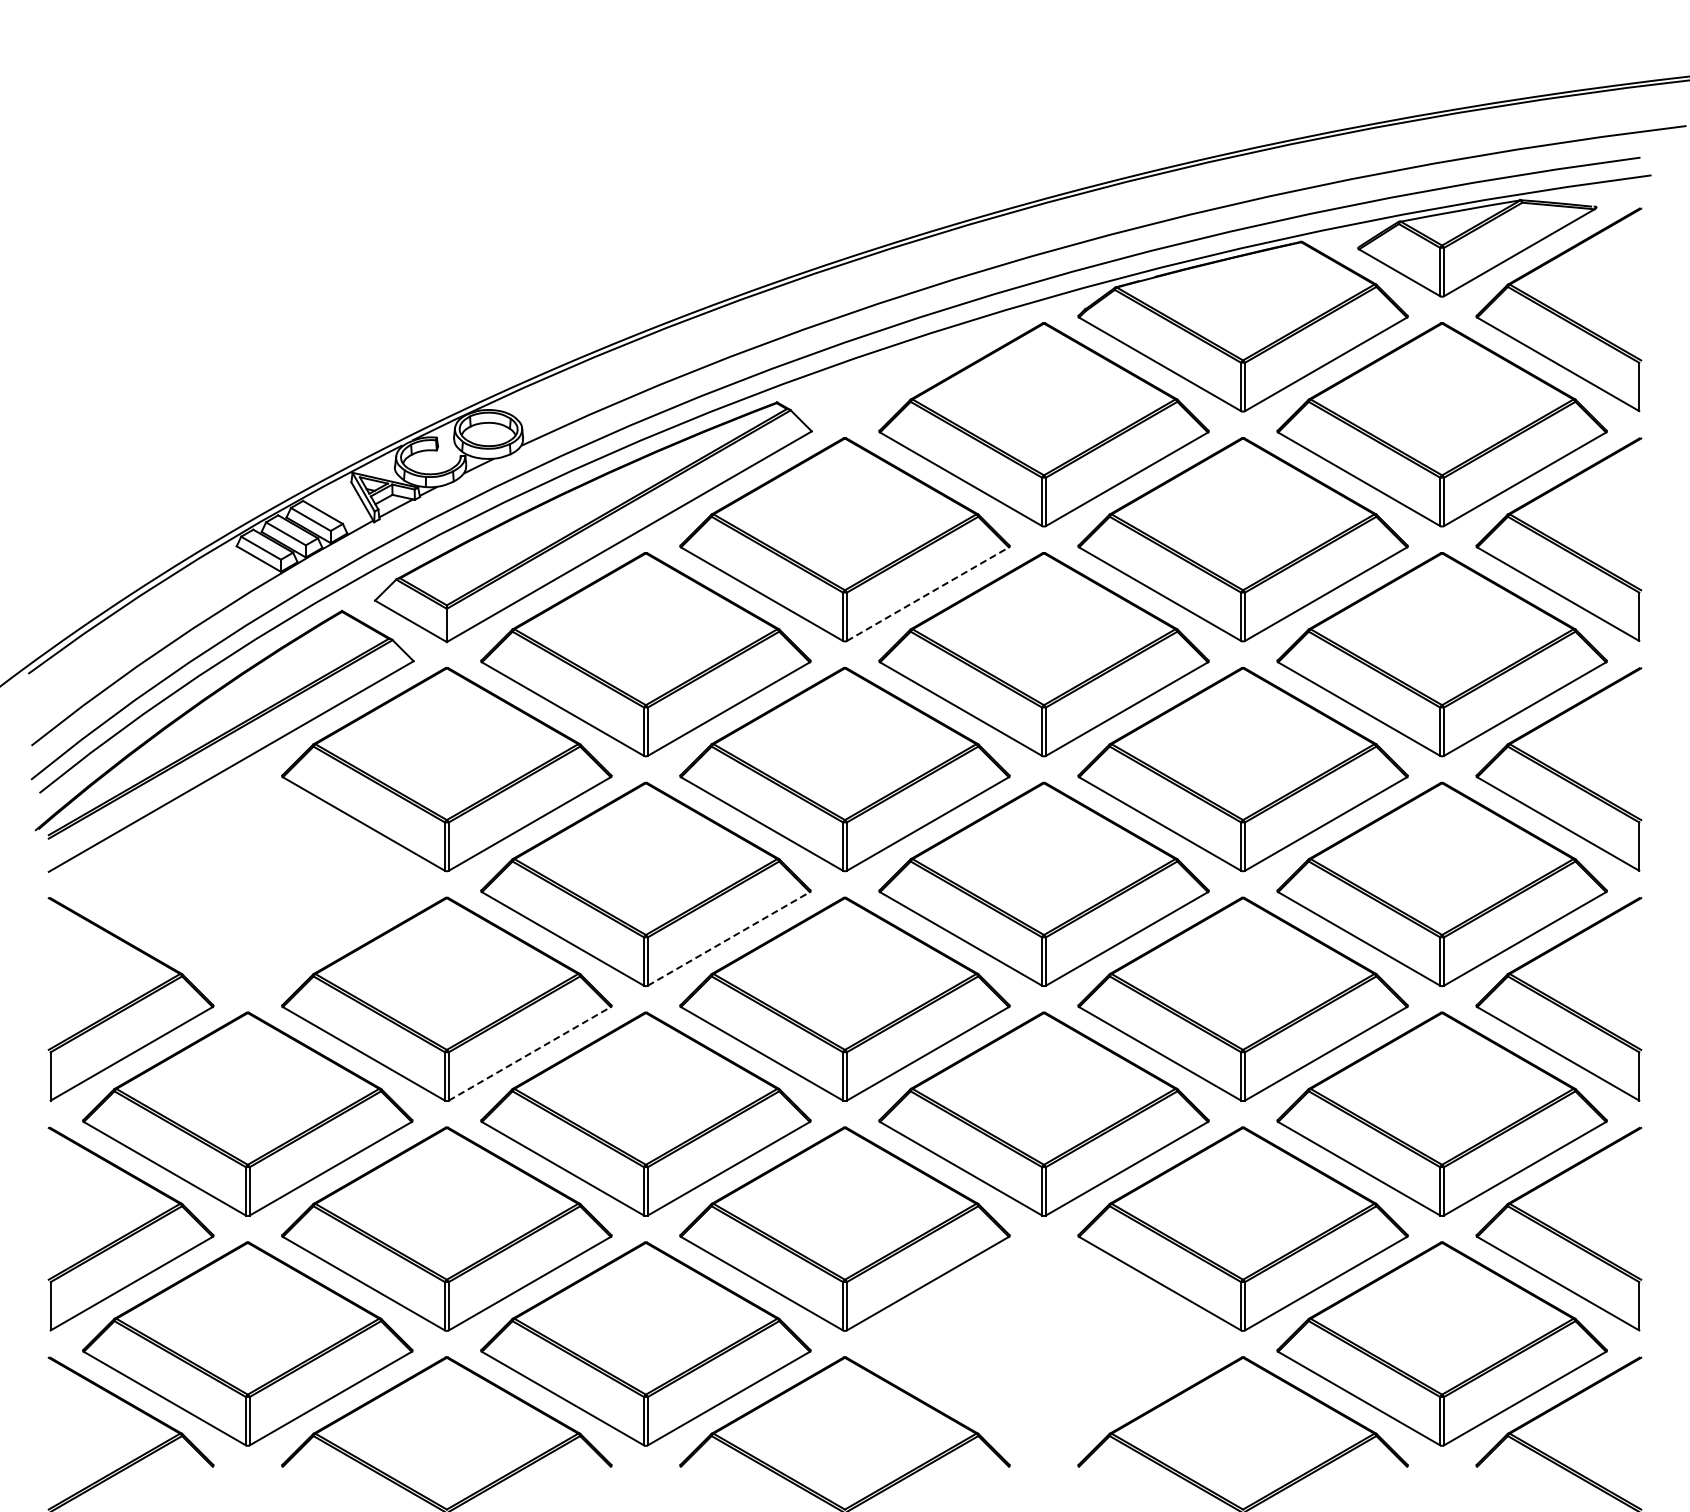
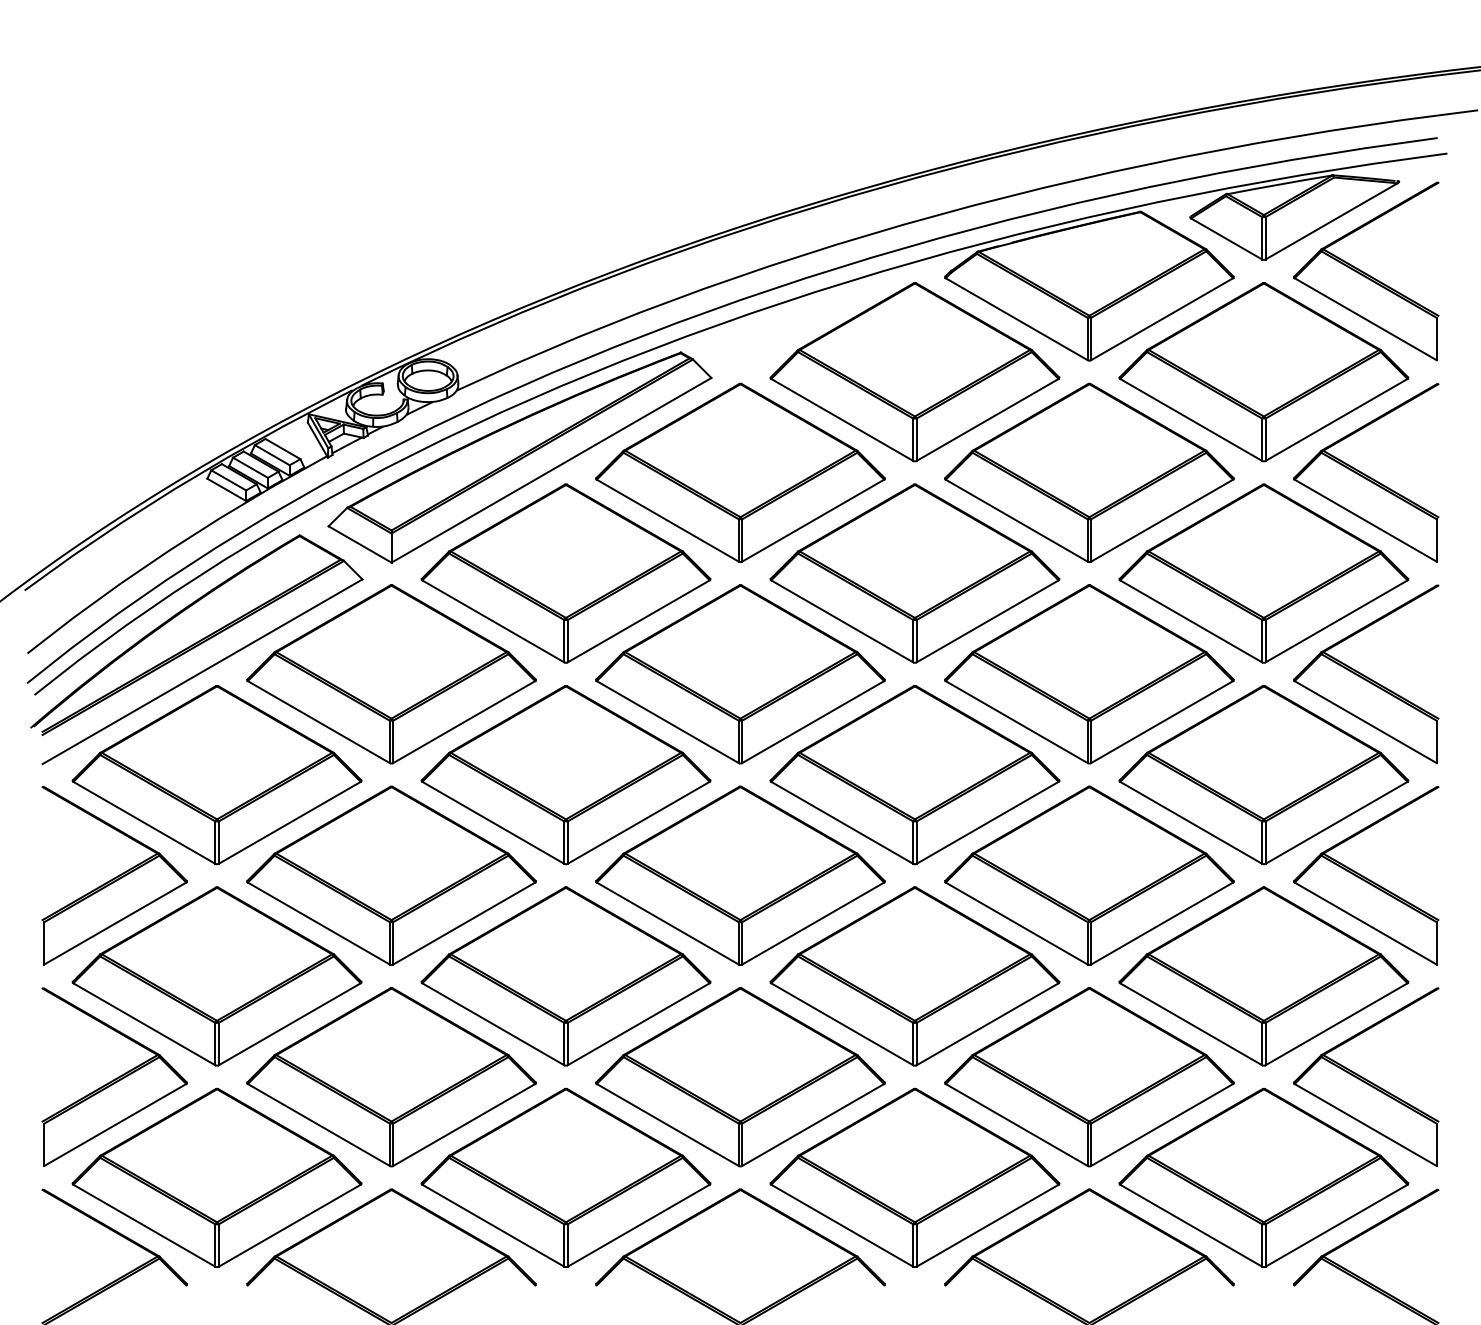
line: (927, 594) -> (812, 520), dashed -> solid
part: (247, 883) -> (216, 774), added
line: (728, 938) -> (638, 822), dashed -> solid
line: (529, 1053) -> (463, 923), dashed -> solid
part: (1043, 1343) -> (914, 1177), added

